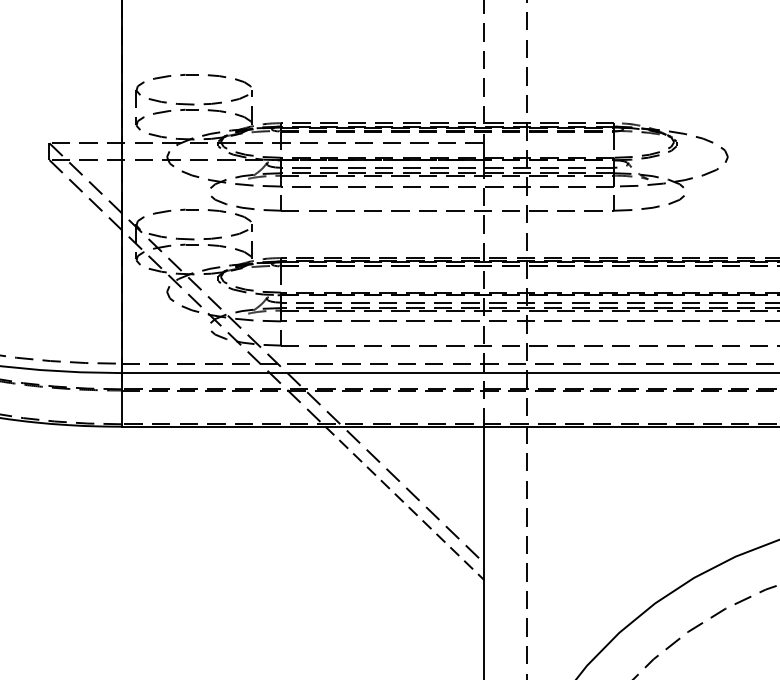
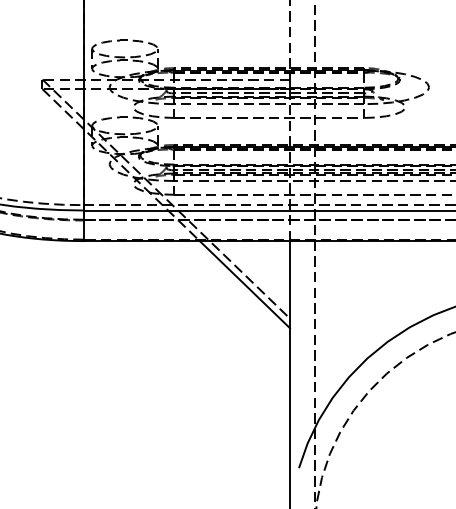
line: (403, 502) -> (244, 284), dashed -> solid

